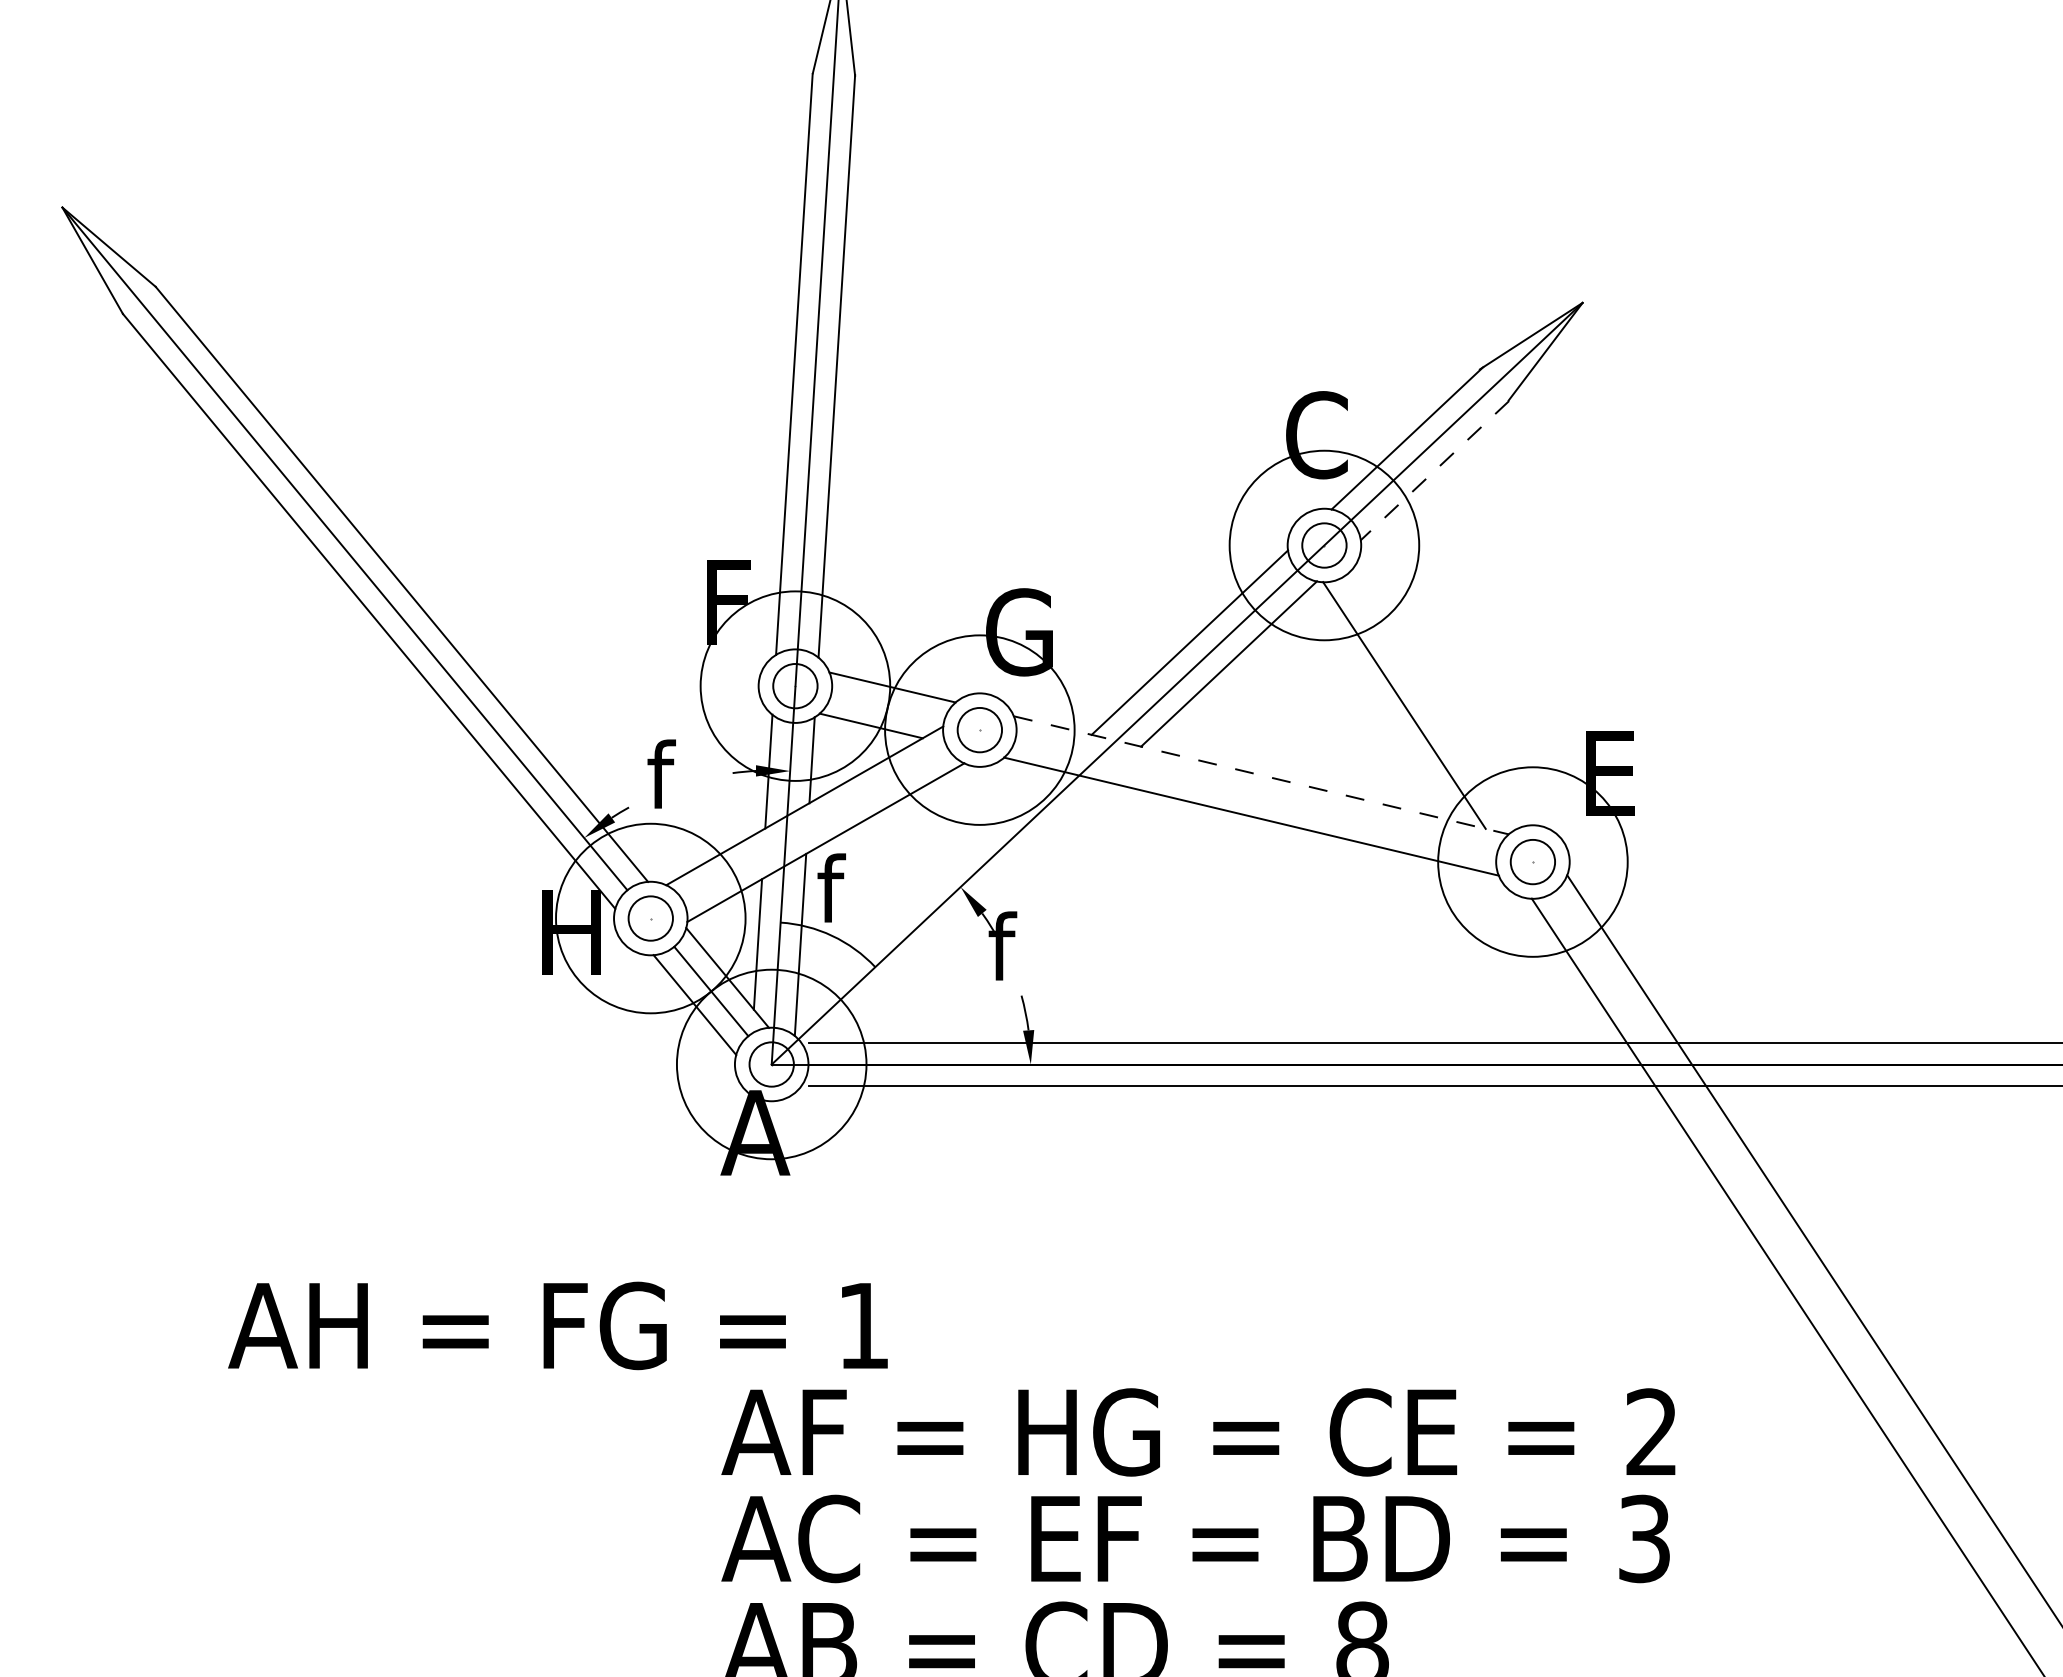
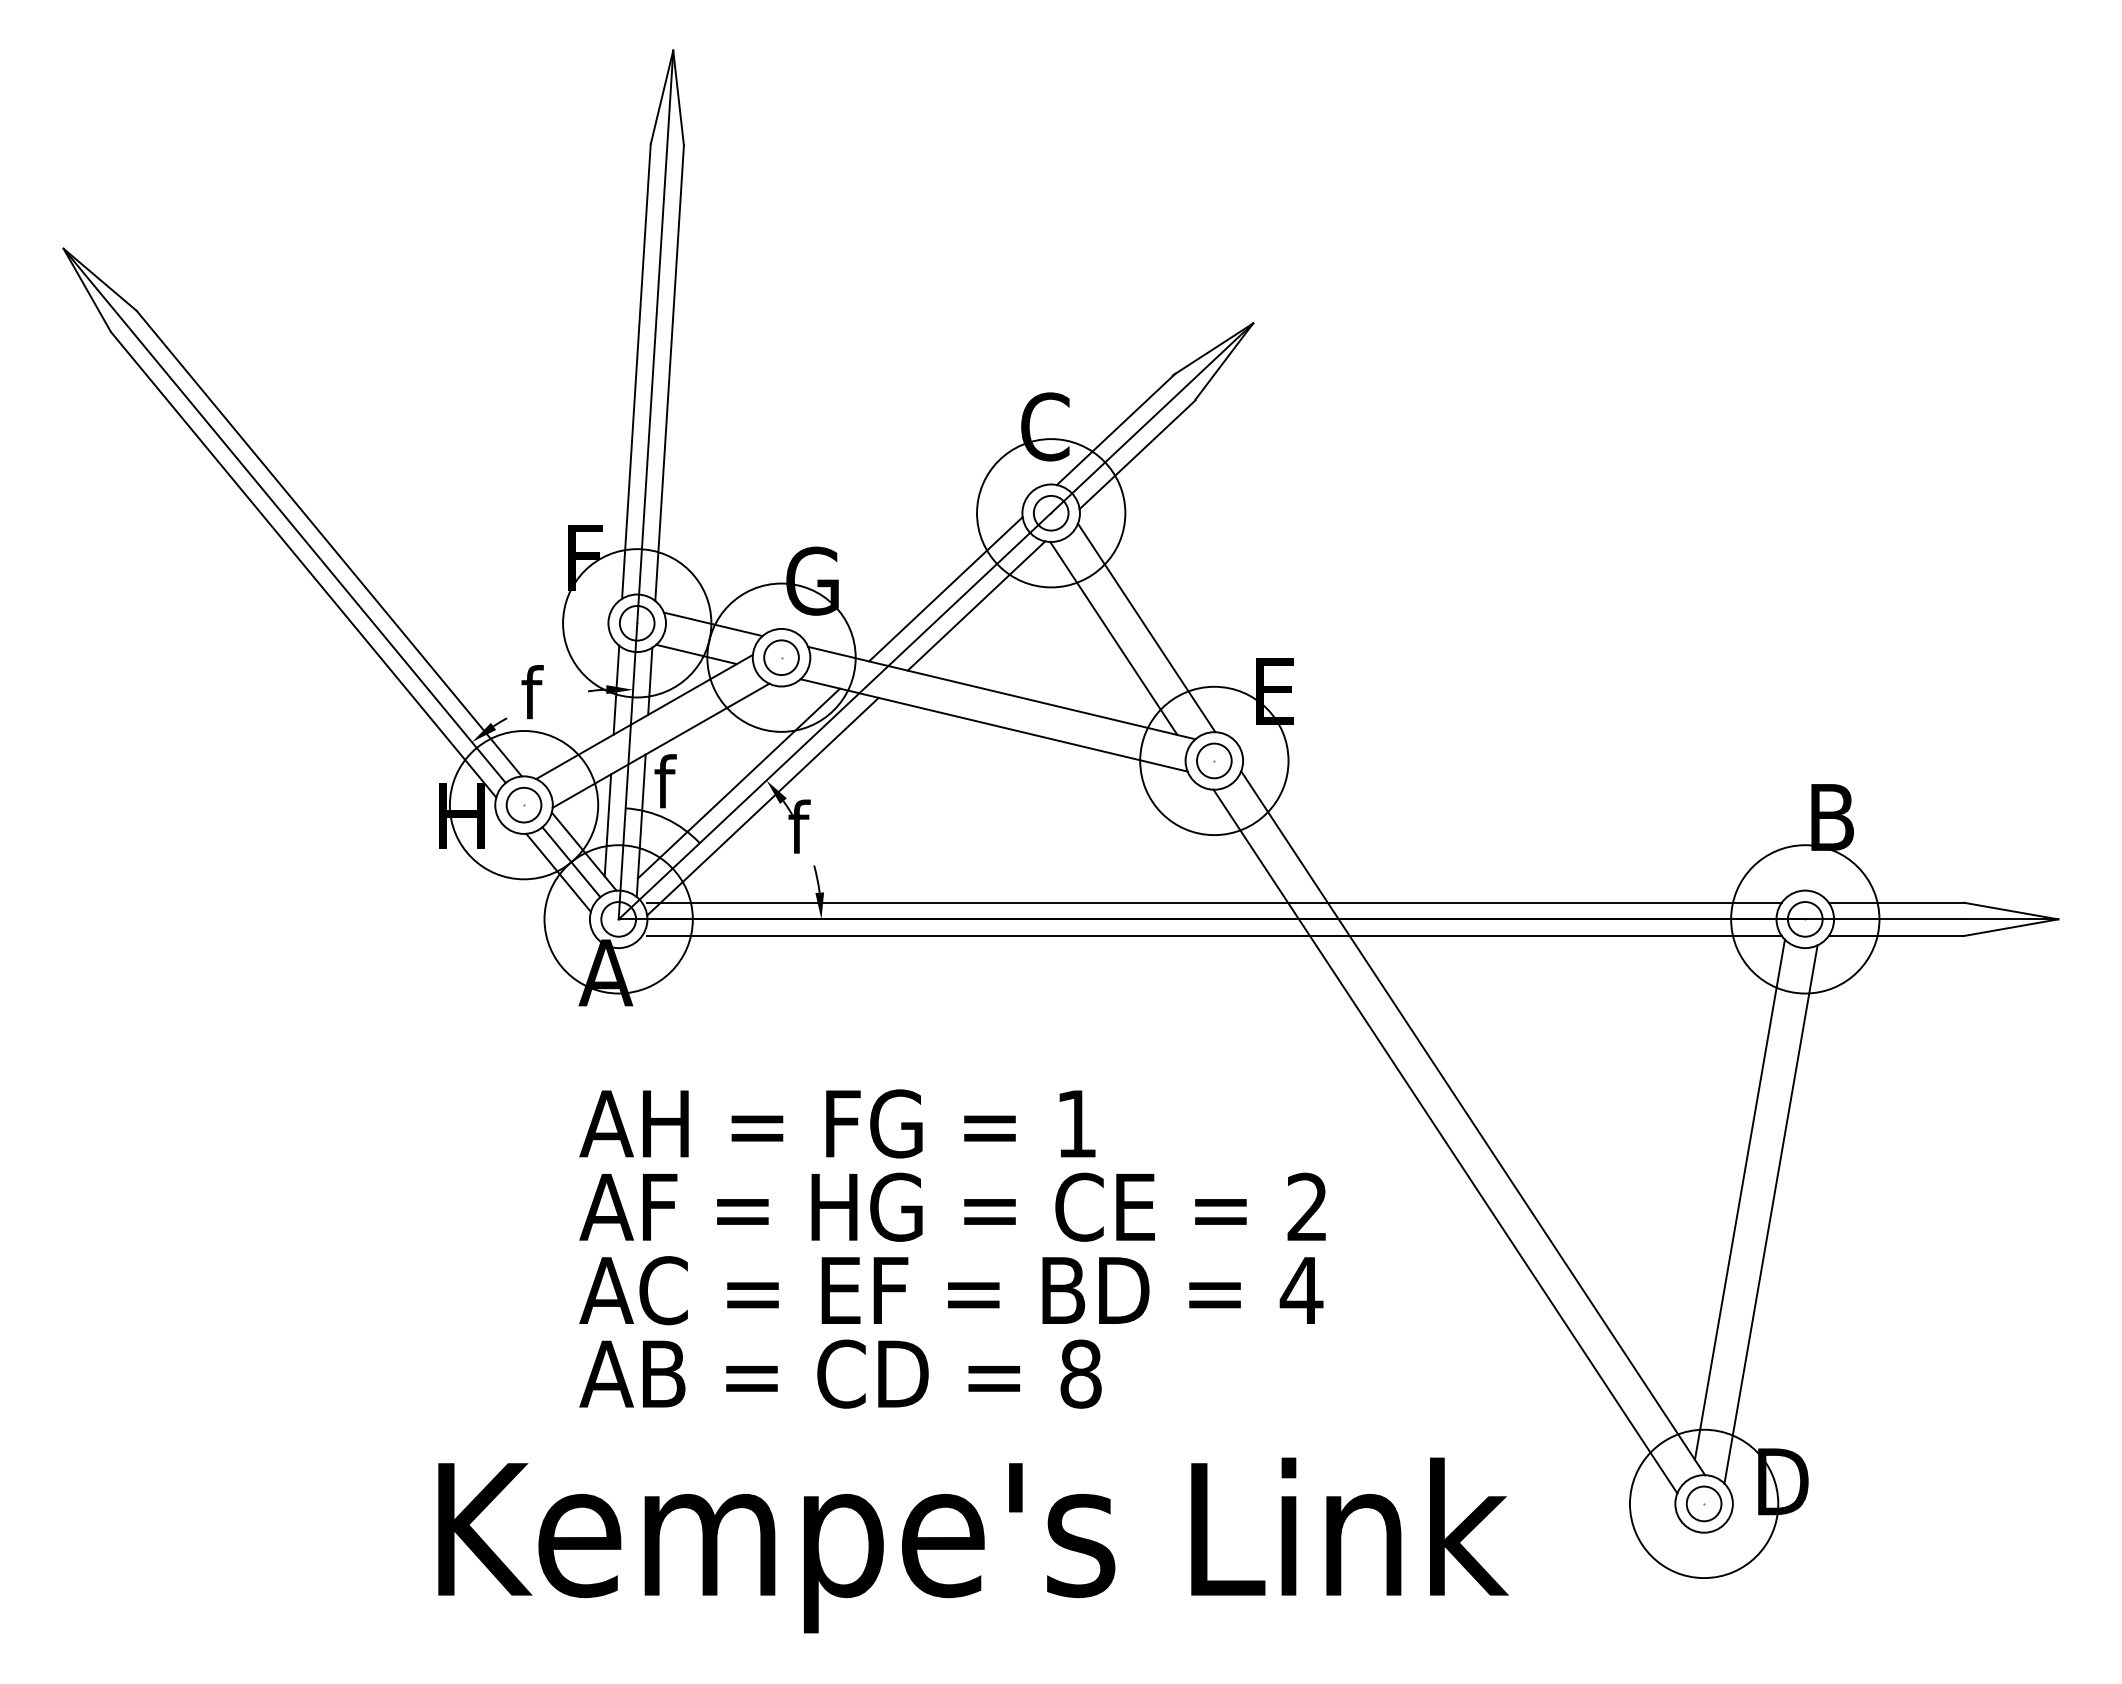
line: (1434, 470) -> (1137, 454), dashed -> solid
line: (1446, 691) -> (1146, 627), added
line: (1262, 775) -> (1002, 693), dashed -> solid
line: (924, 890) -> (738, 783), added
line: (955, 920) -> (762, 806), added
text: (558, 1325) -> (837, 1123), moved
text: (1644, 1538) -> (1301, 1290), 3 -> 4

